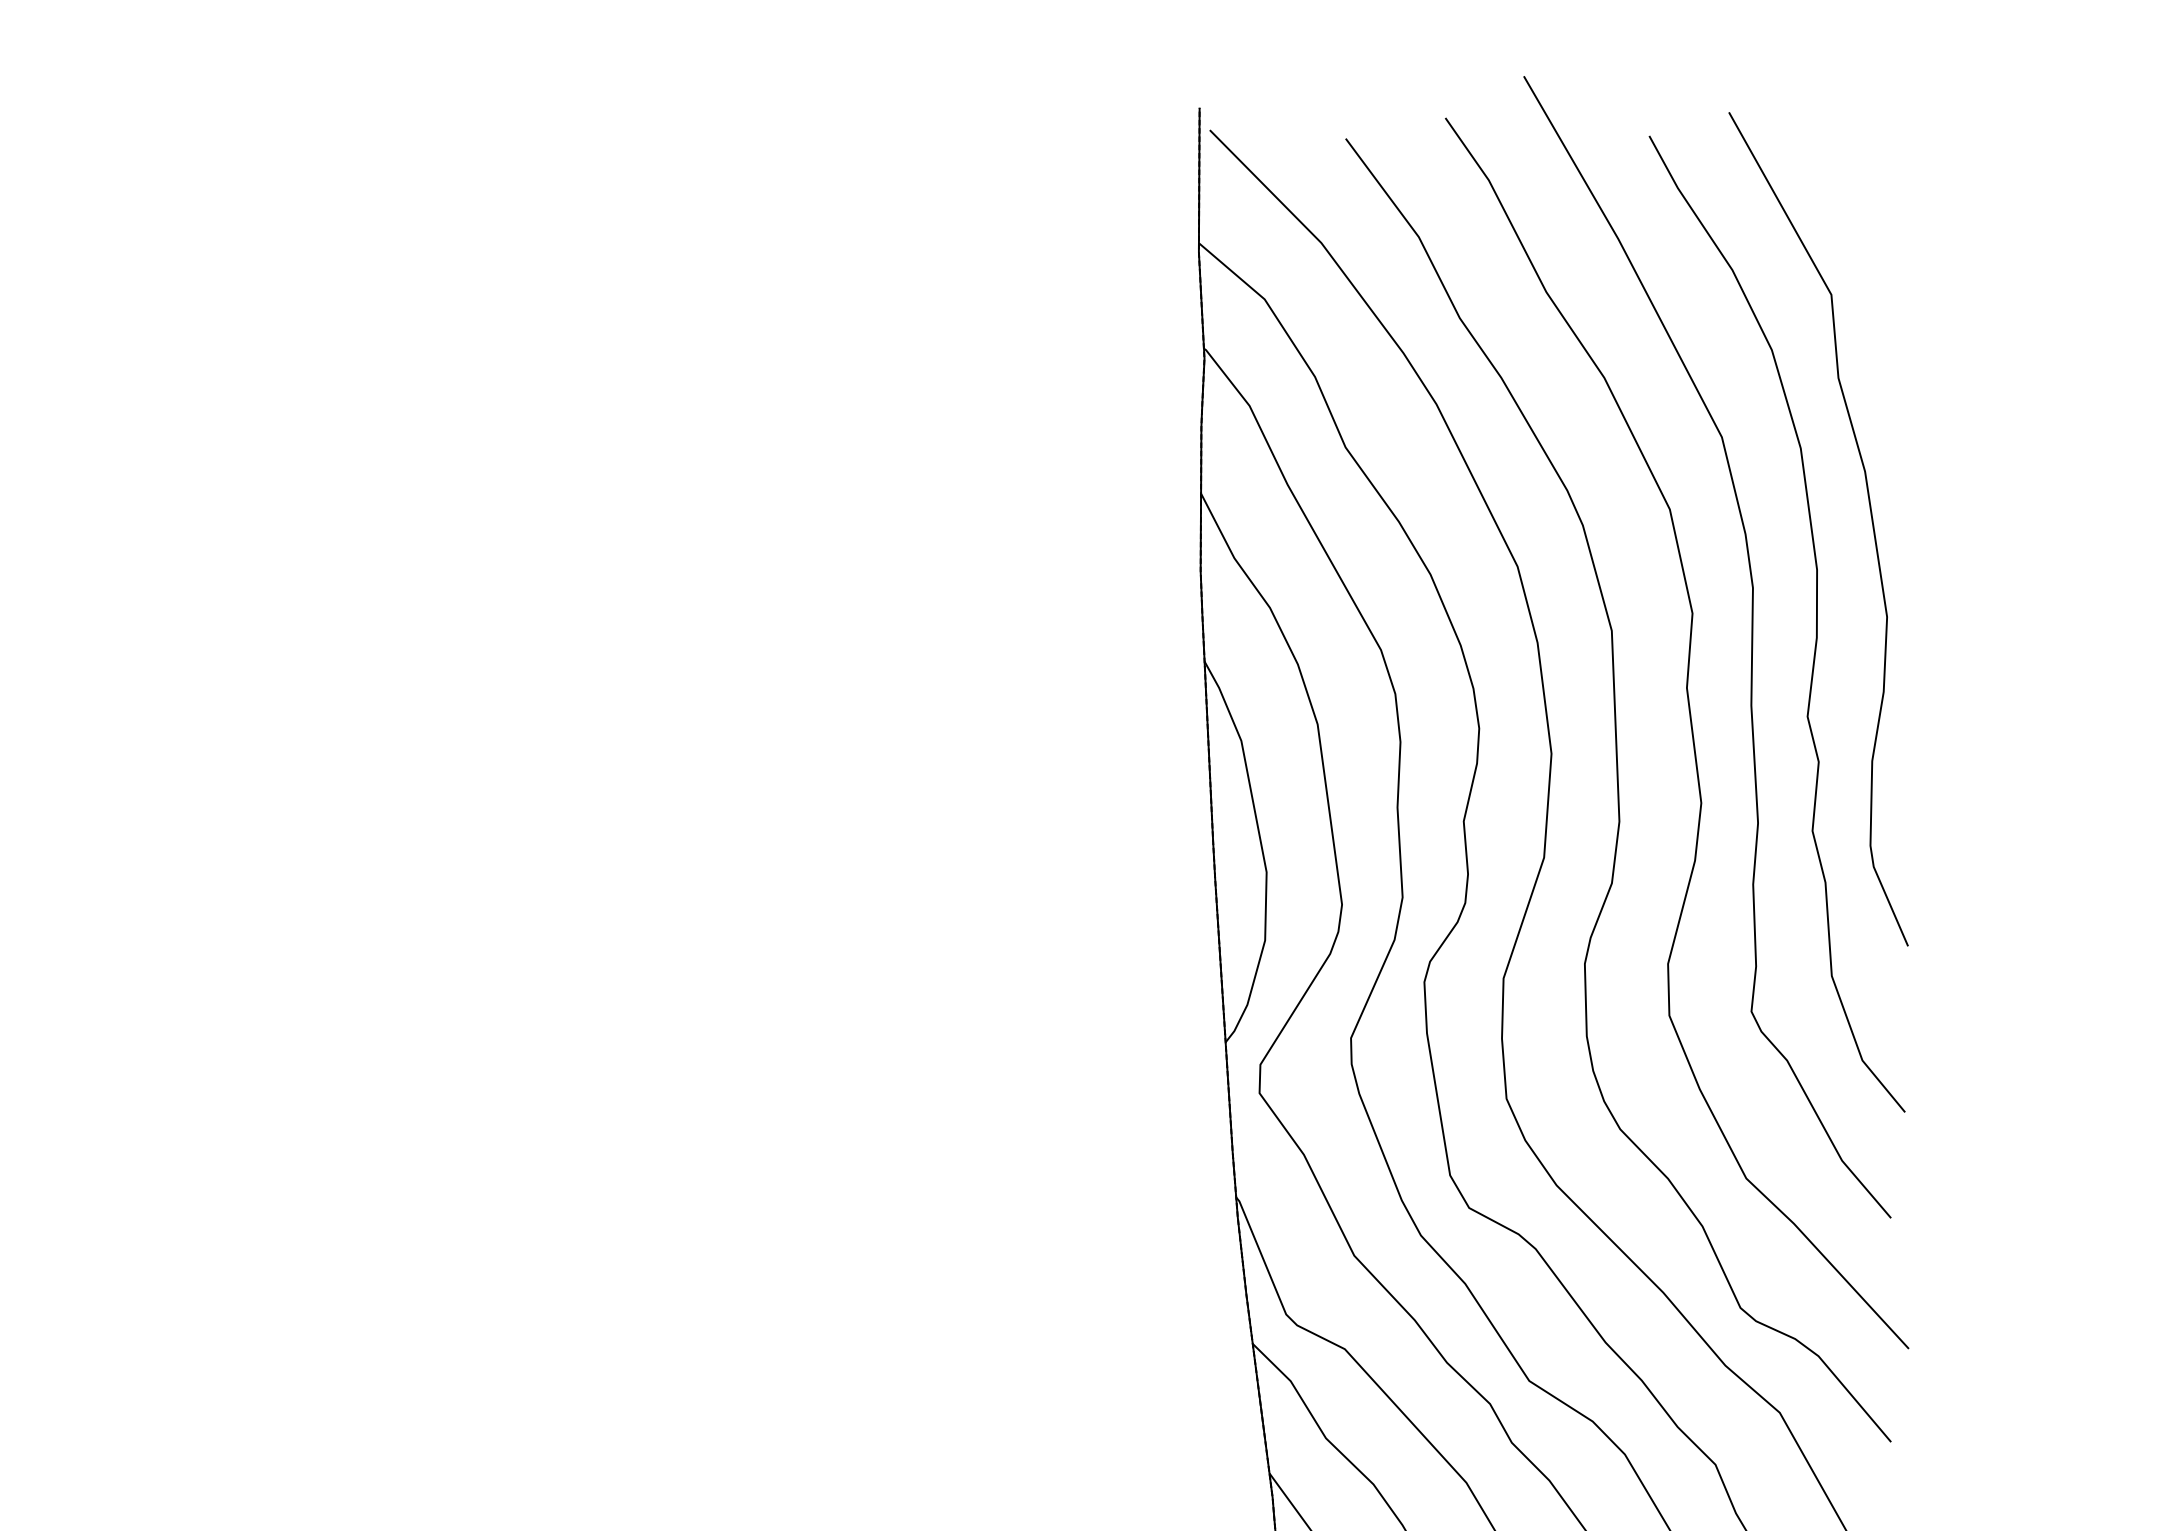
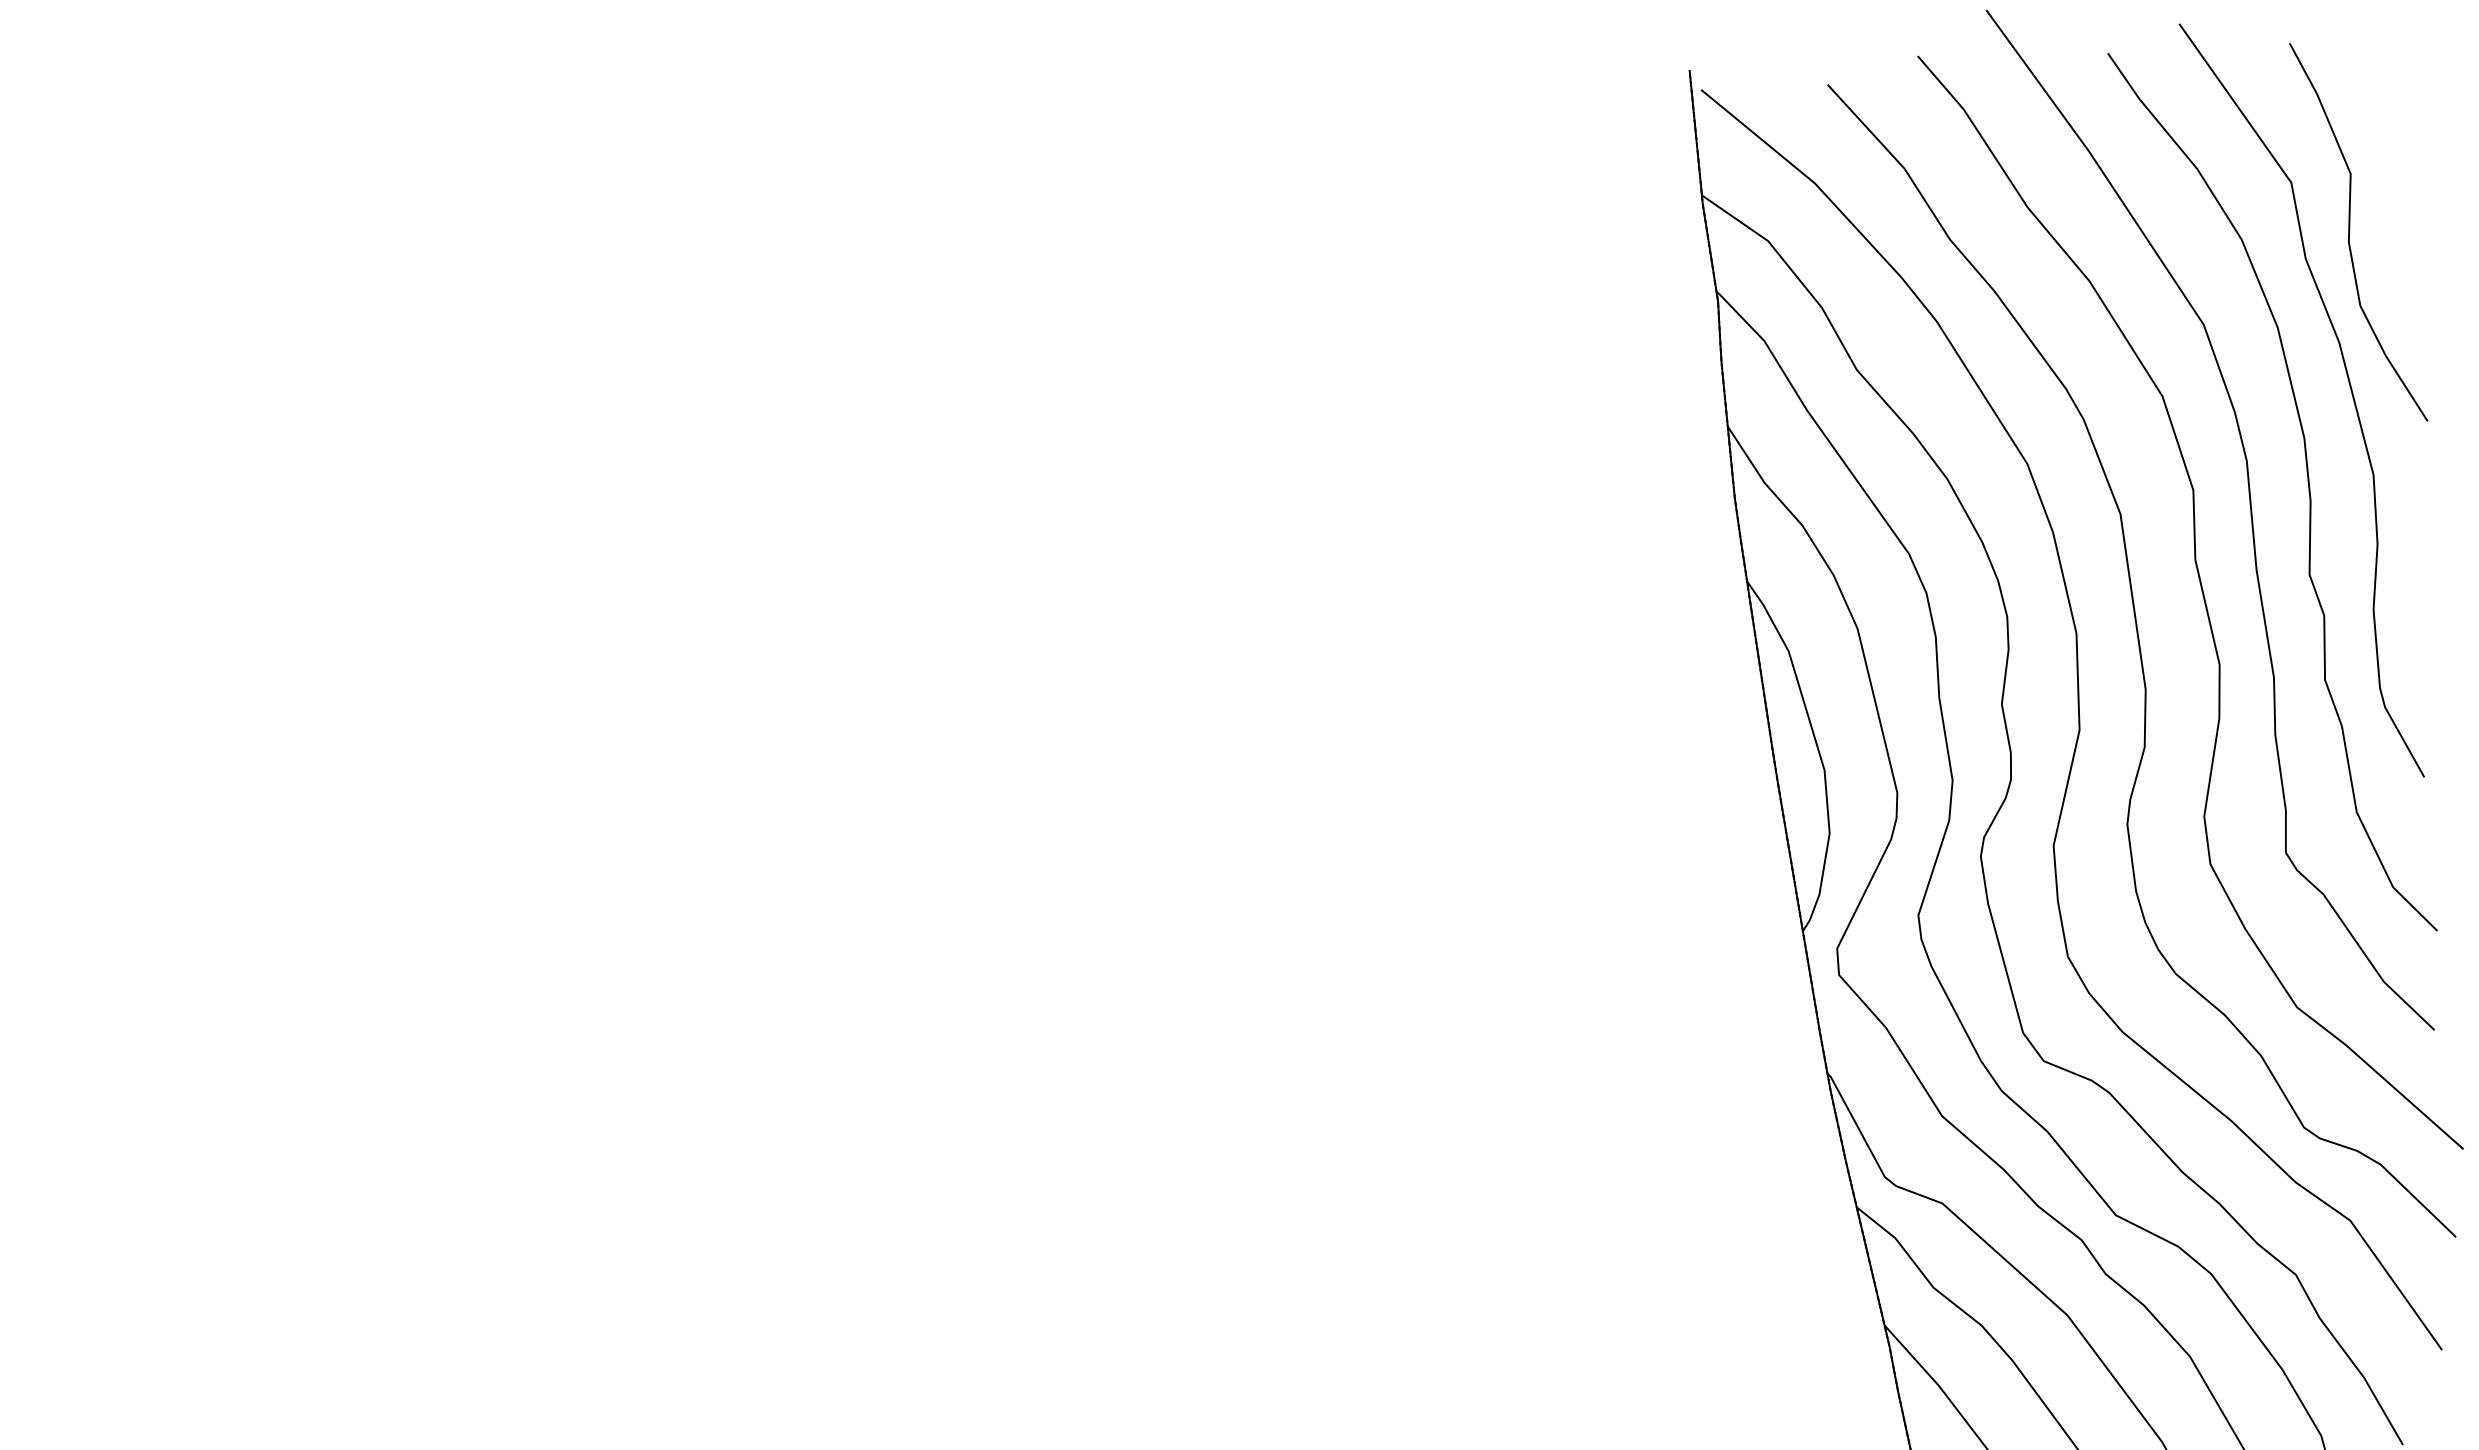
curve: (1889, 352) -> (2350, 230), added

